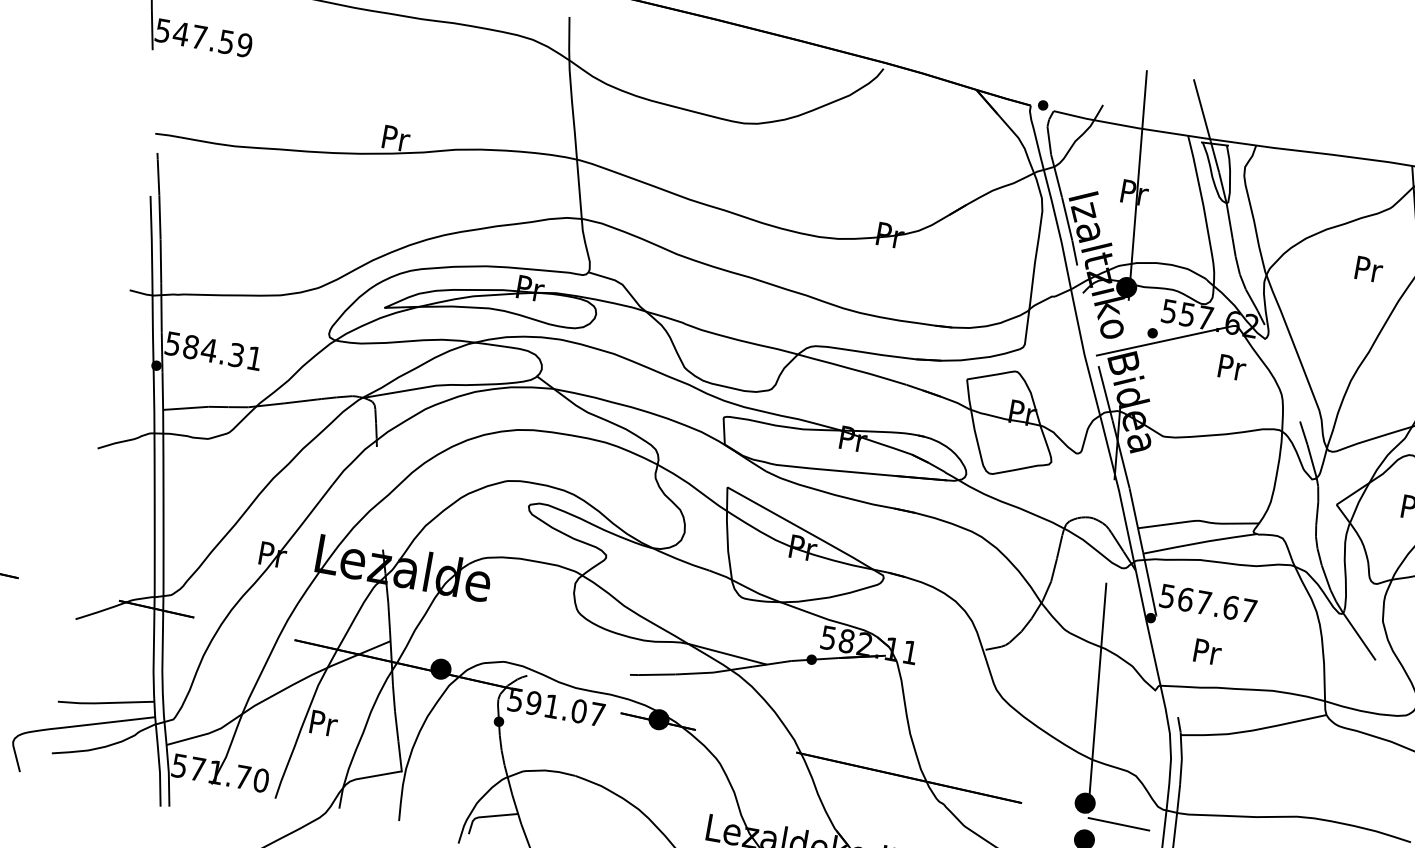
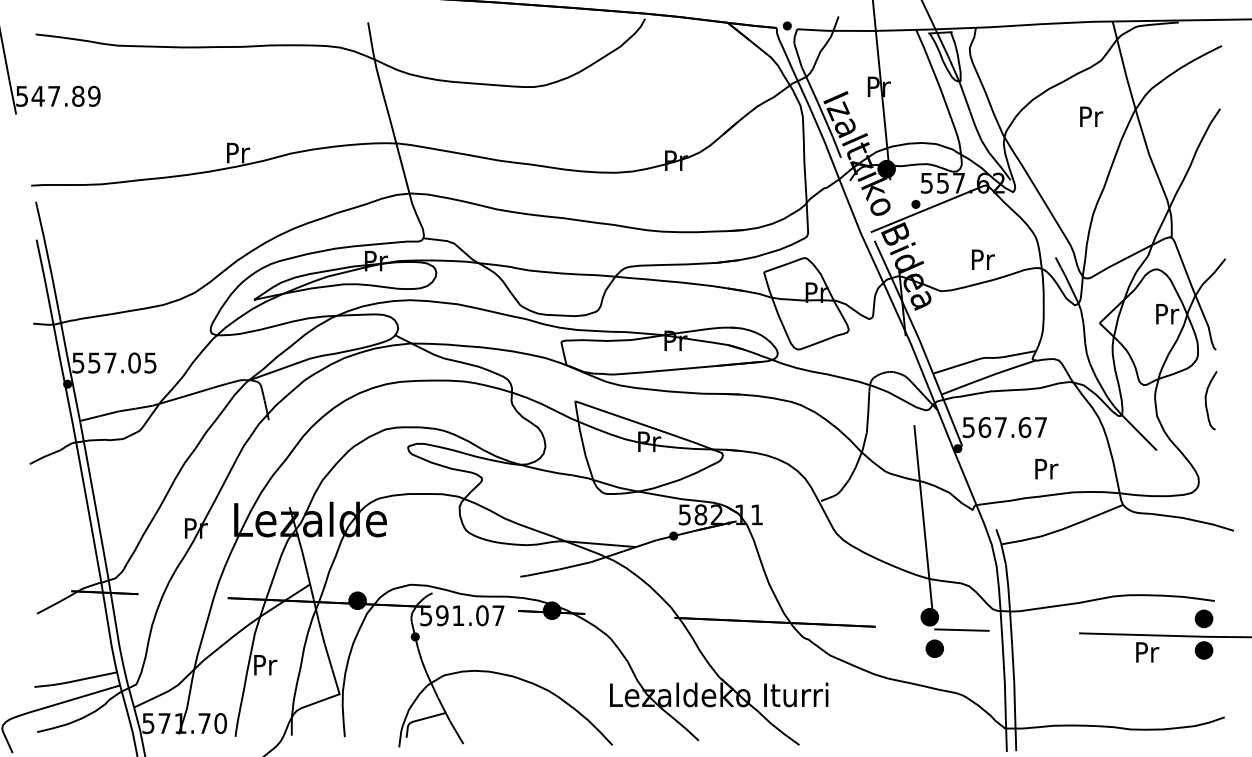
text: (227, 41) -> (78, 95), 547.59 -> 547.89
text: (222, 352) -> (122, 362), 584.31 -> 557.05
text: (1232, 367) -> (983, 259), moved
text: (1207, 652) -> (1046, 469), moved

